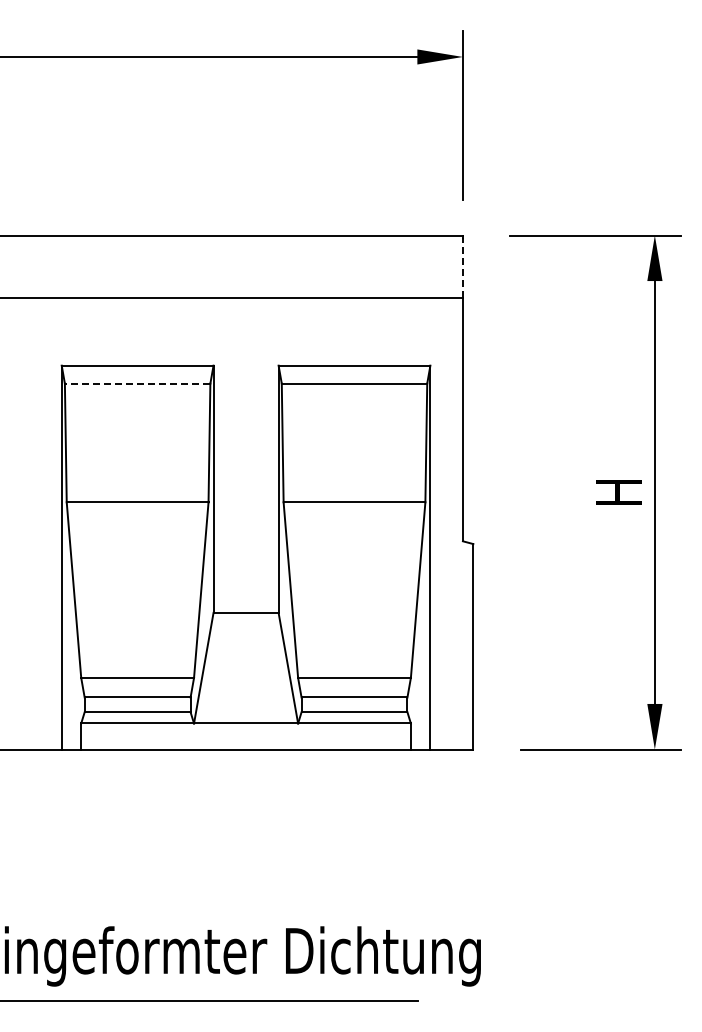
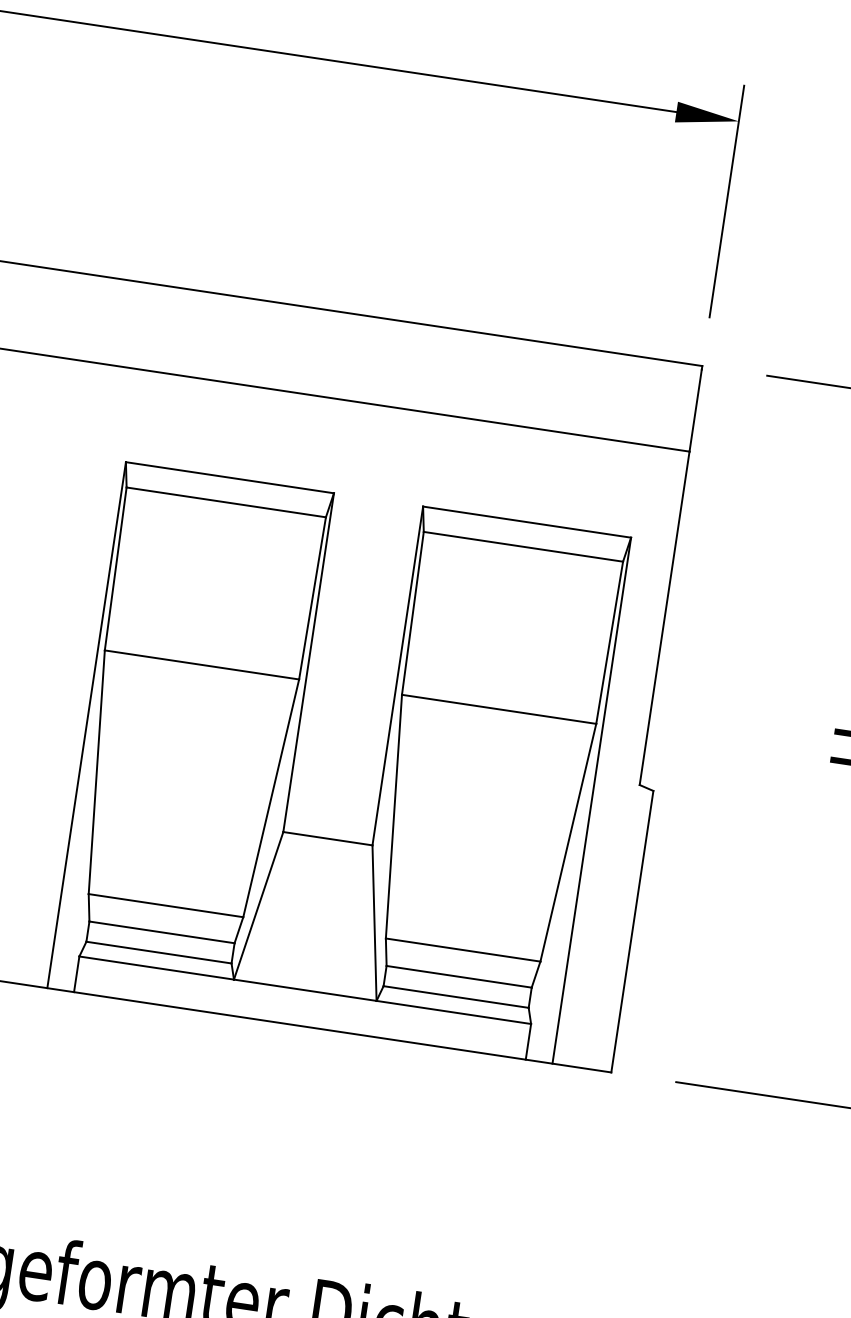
line: (462, 268) -> (694, 411), dashed -> solid
line: (137, 383) -> (226, 502), dashed -> solid

